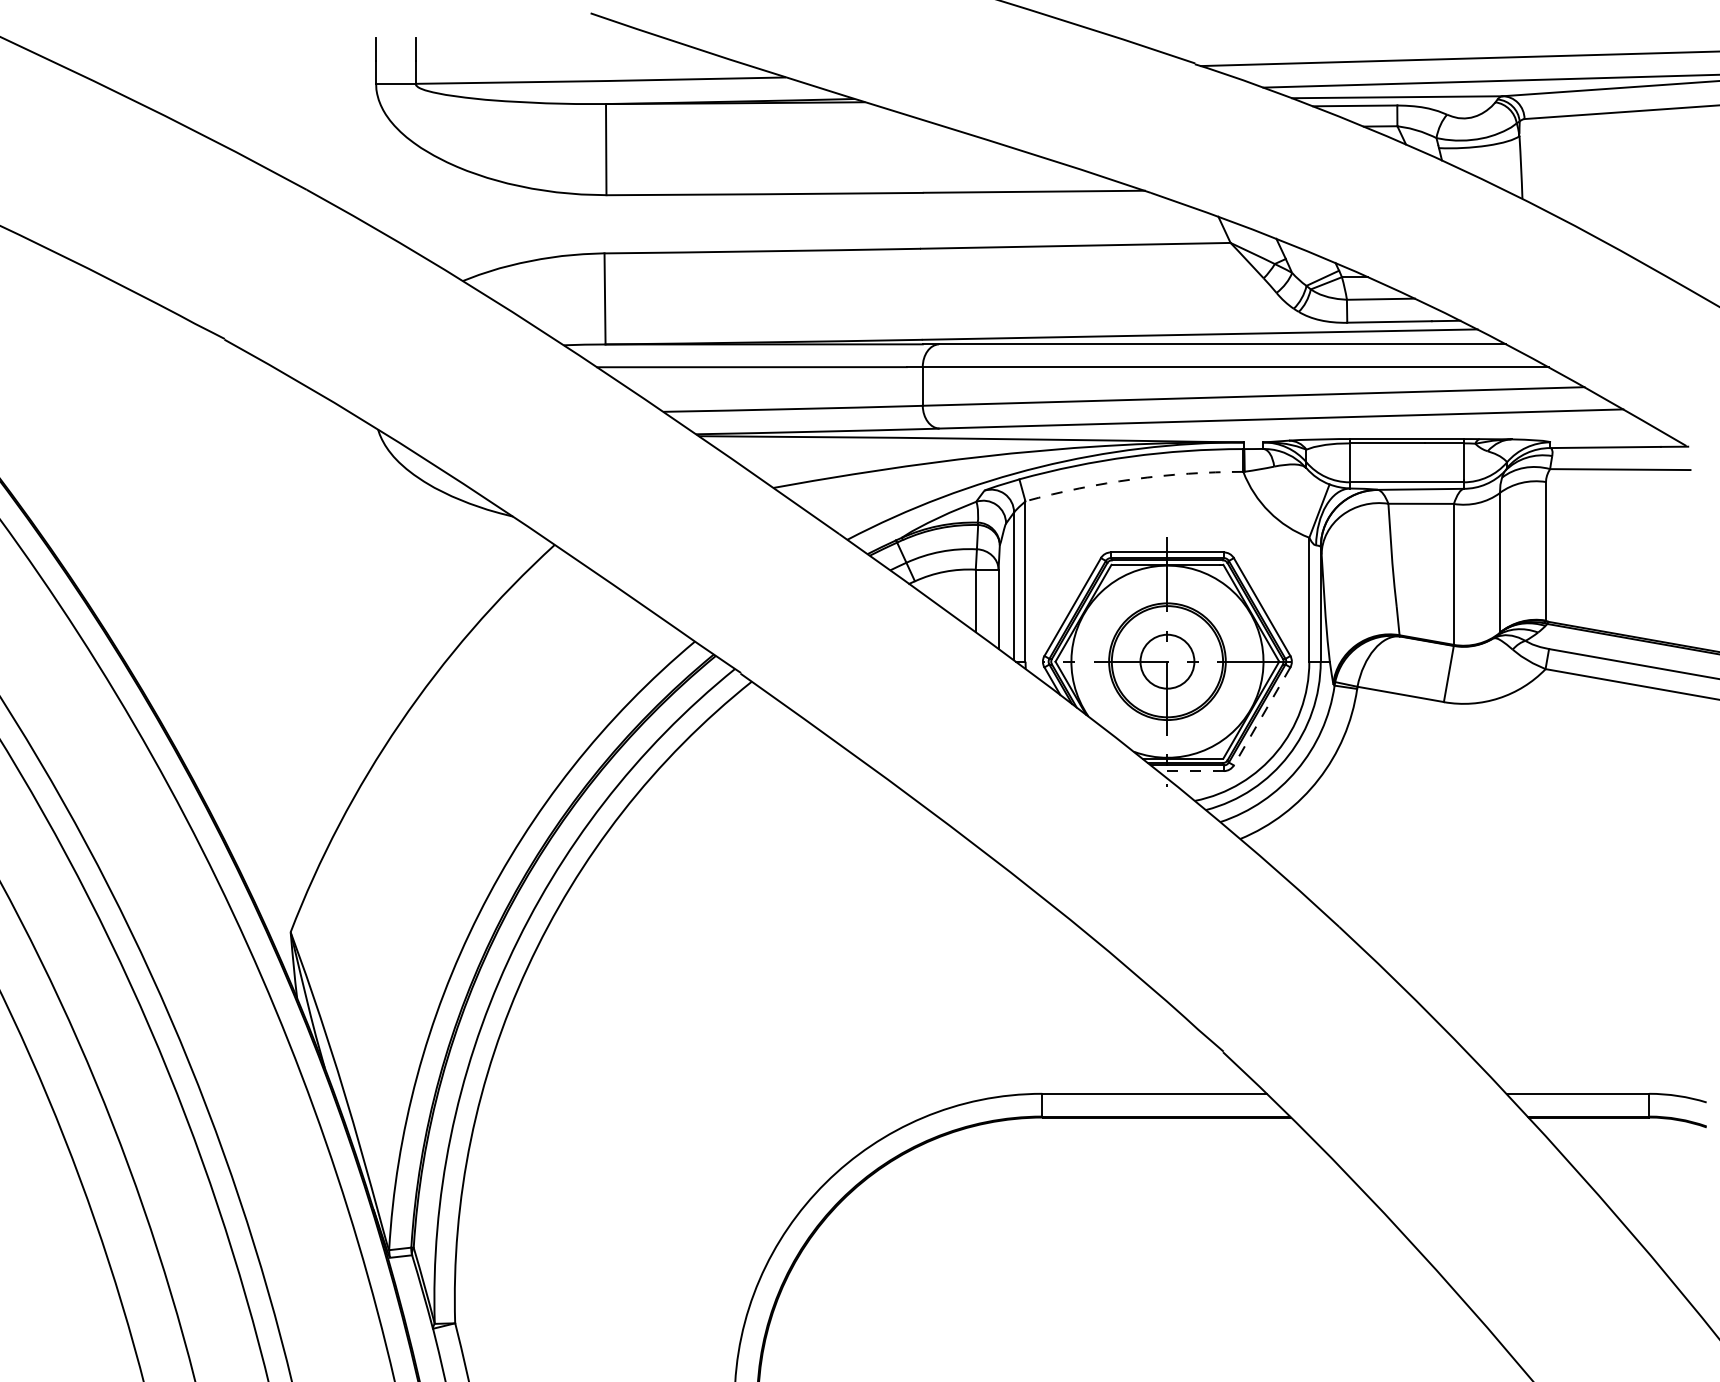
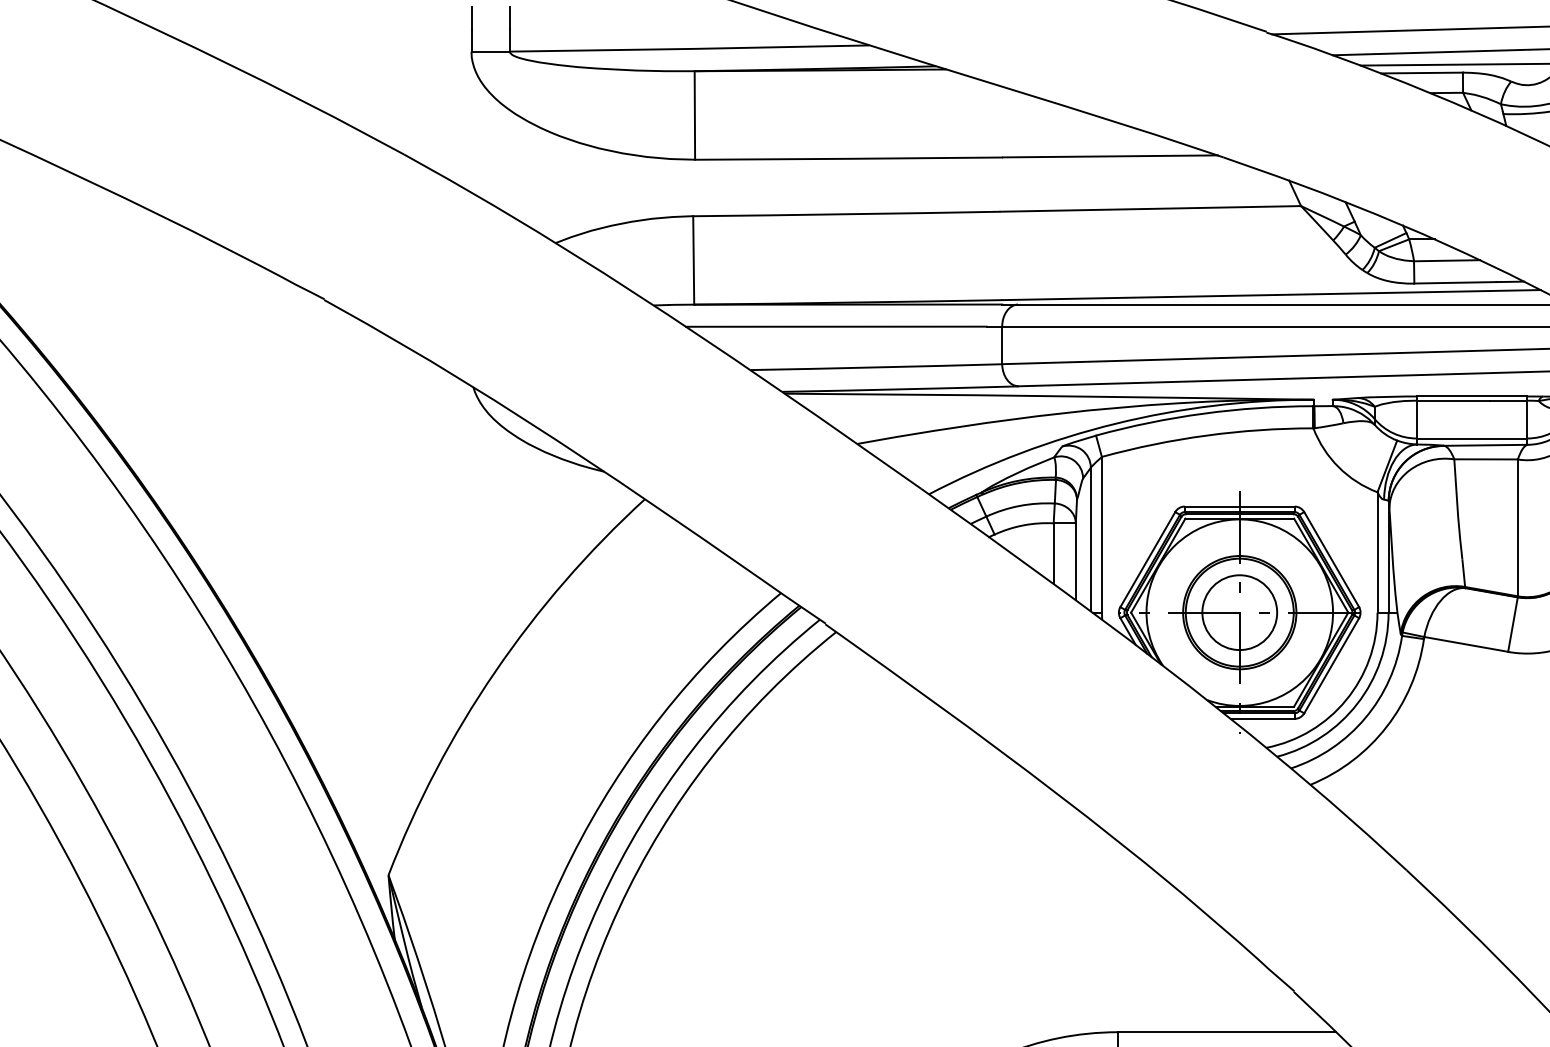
arc: (1133, 479) -> (1206, 435), dashed -> solid
circle: (1166, 661) -> (1238, 612), size x1.43
line: (1262, 716) -> (1332, 665), dashed -> solid
line: (1191, 771) -> (1263, 719), dashed -> solid

